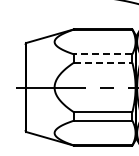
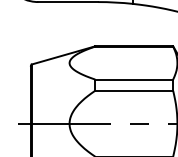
line: (102, 54) -> (133, 79), dashed -> solid
line: (103, 62) -> (134, 90), dashed -> solid

